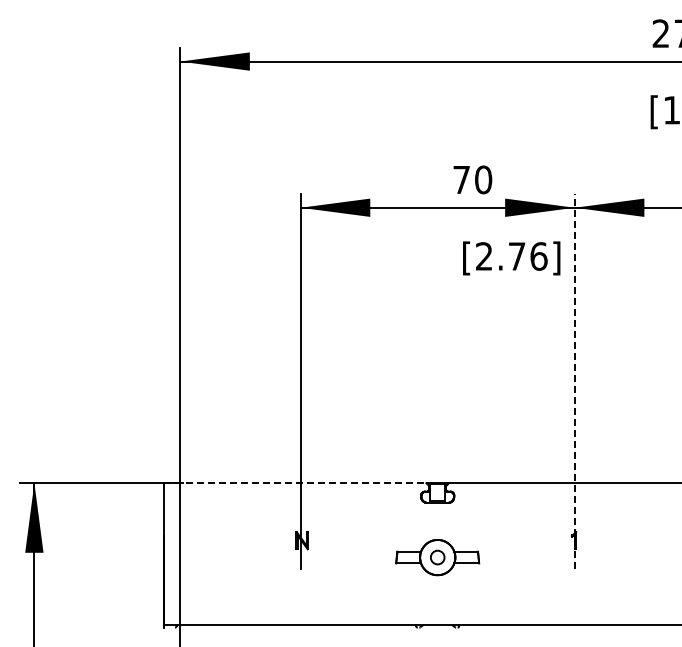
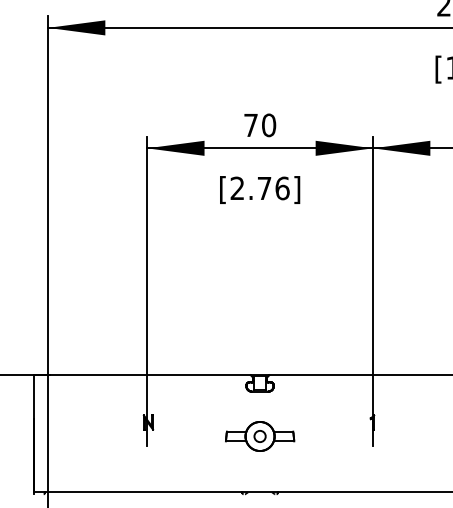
text: (472, 179) -> (259, 125), moved
text: (511, 258) -> (259, 190), moved
line: (574, 381) -> (372, 291), dashed -> solid
line: (295, 483) -> (142, 375), dashed -> solid

